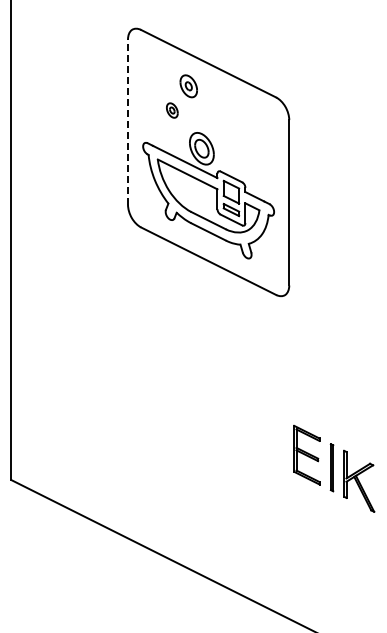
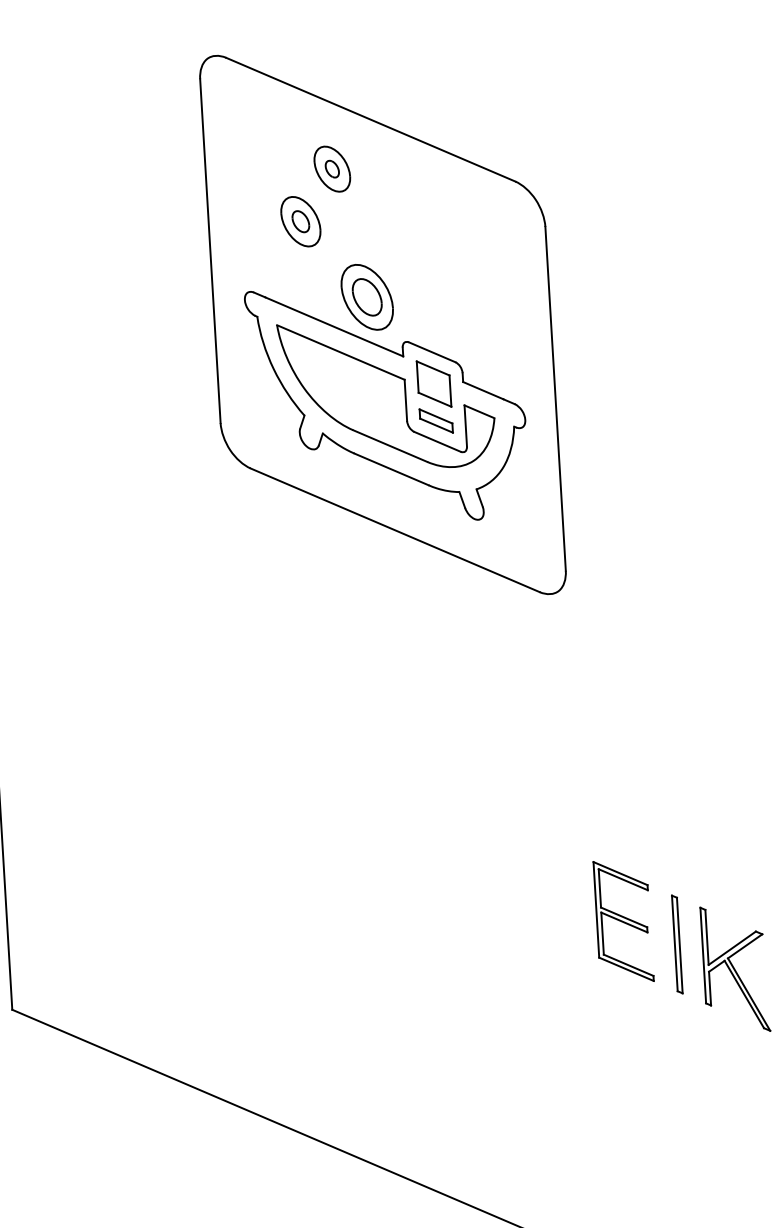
part: (172, 110) -> (301, 221), size x1.67
line: (128, 122) -> (211, 251), dashed -> solid

